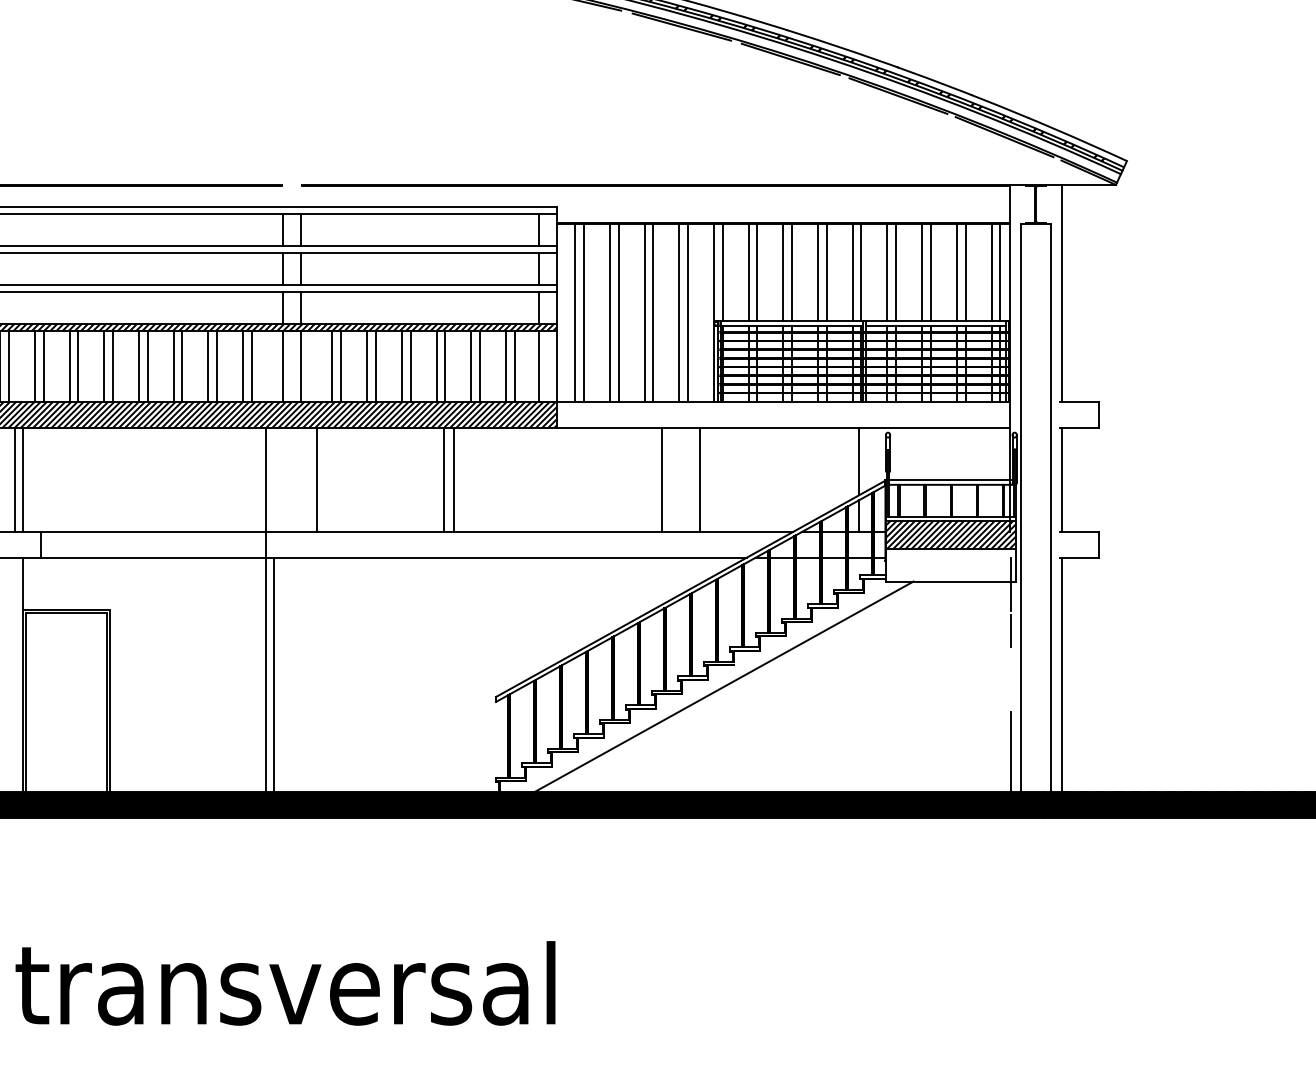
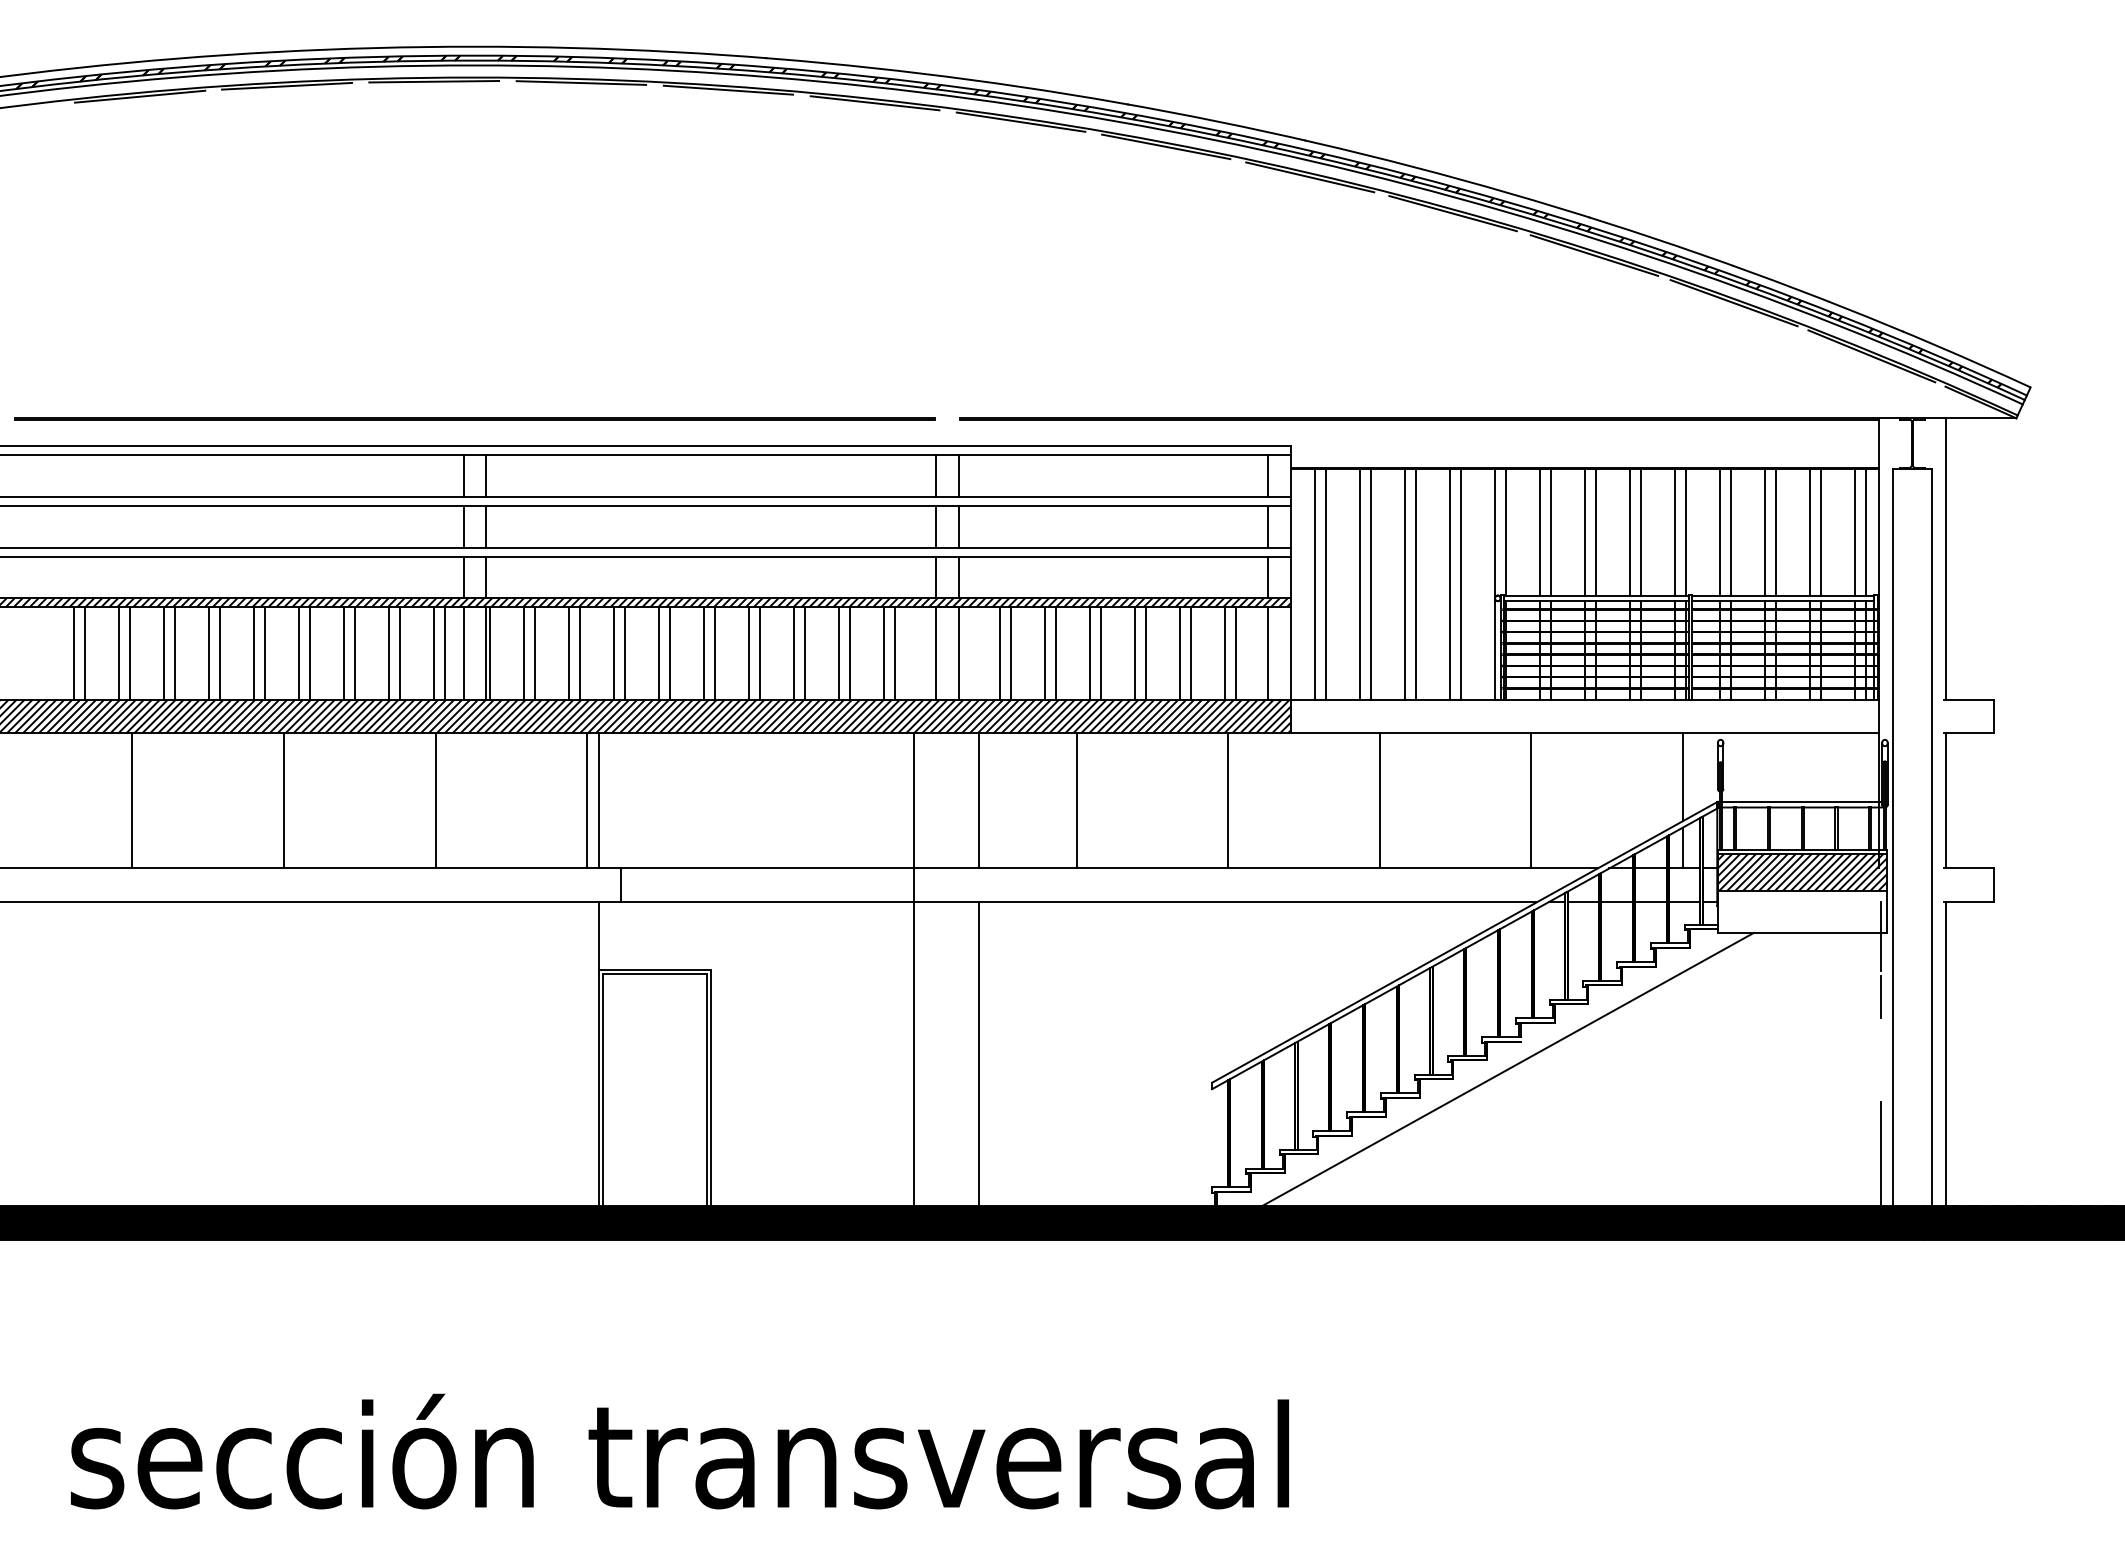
line: (444, 479) -> (1076, 800), moved
line: (454, 479) -> (1228, 800), moved
line: (662, 479) -> (1379, 800), moved
line: (699, 479) -> (1531, 800), moved
line: (273, 675) -> (979, 1054), moved

